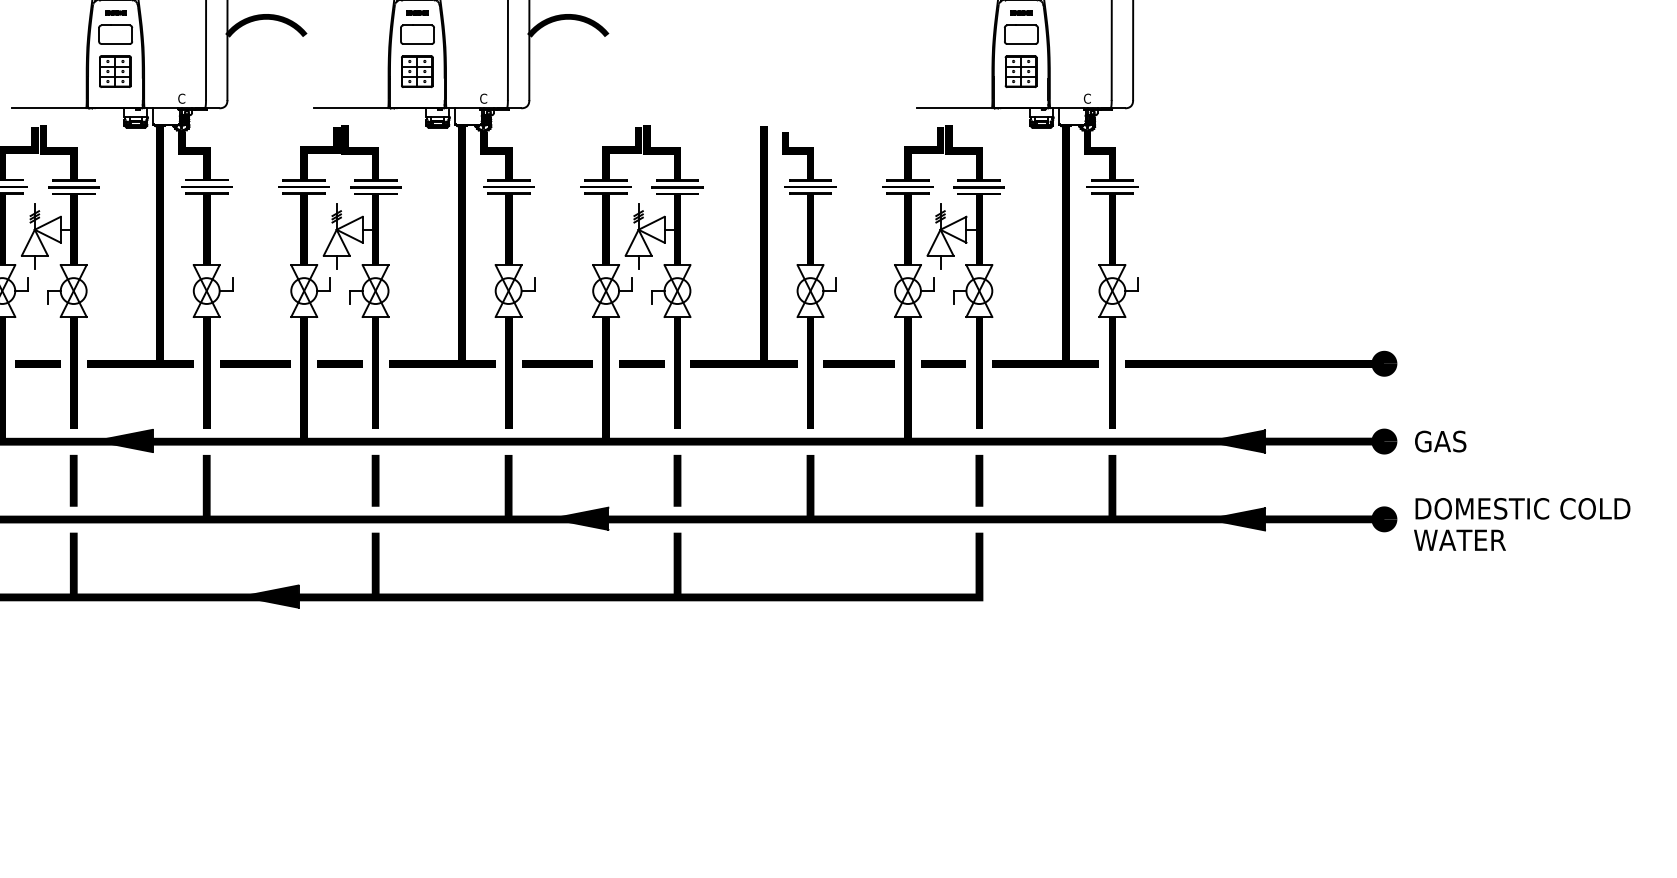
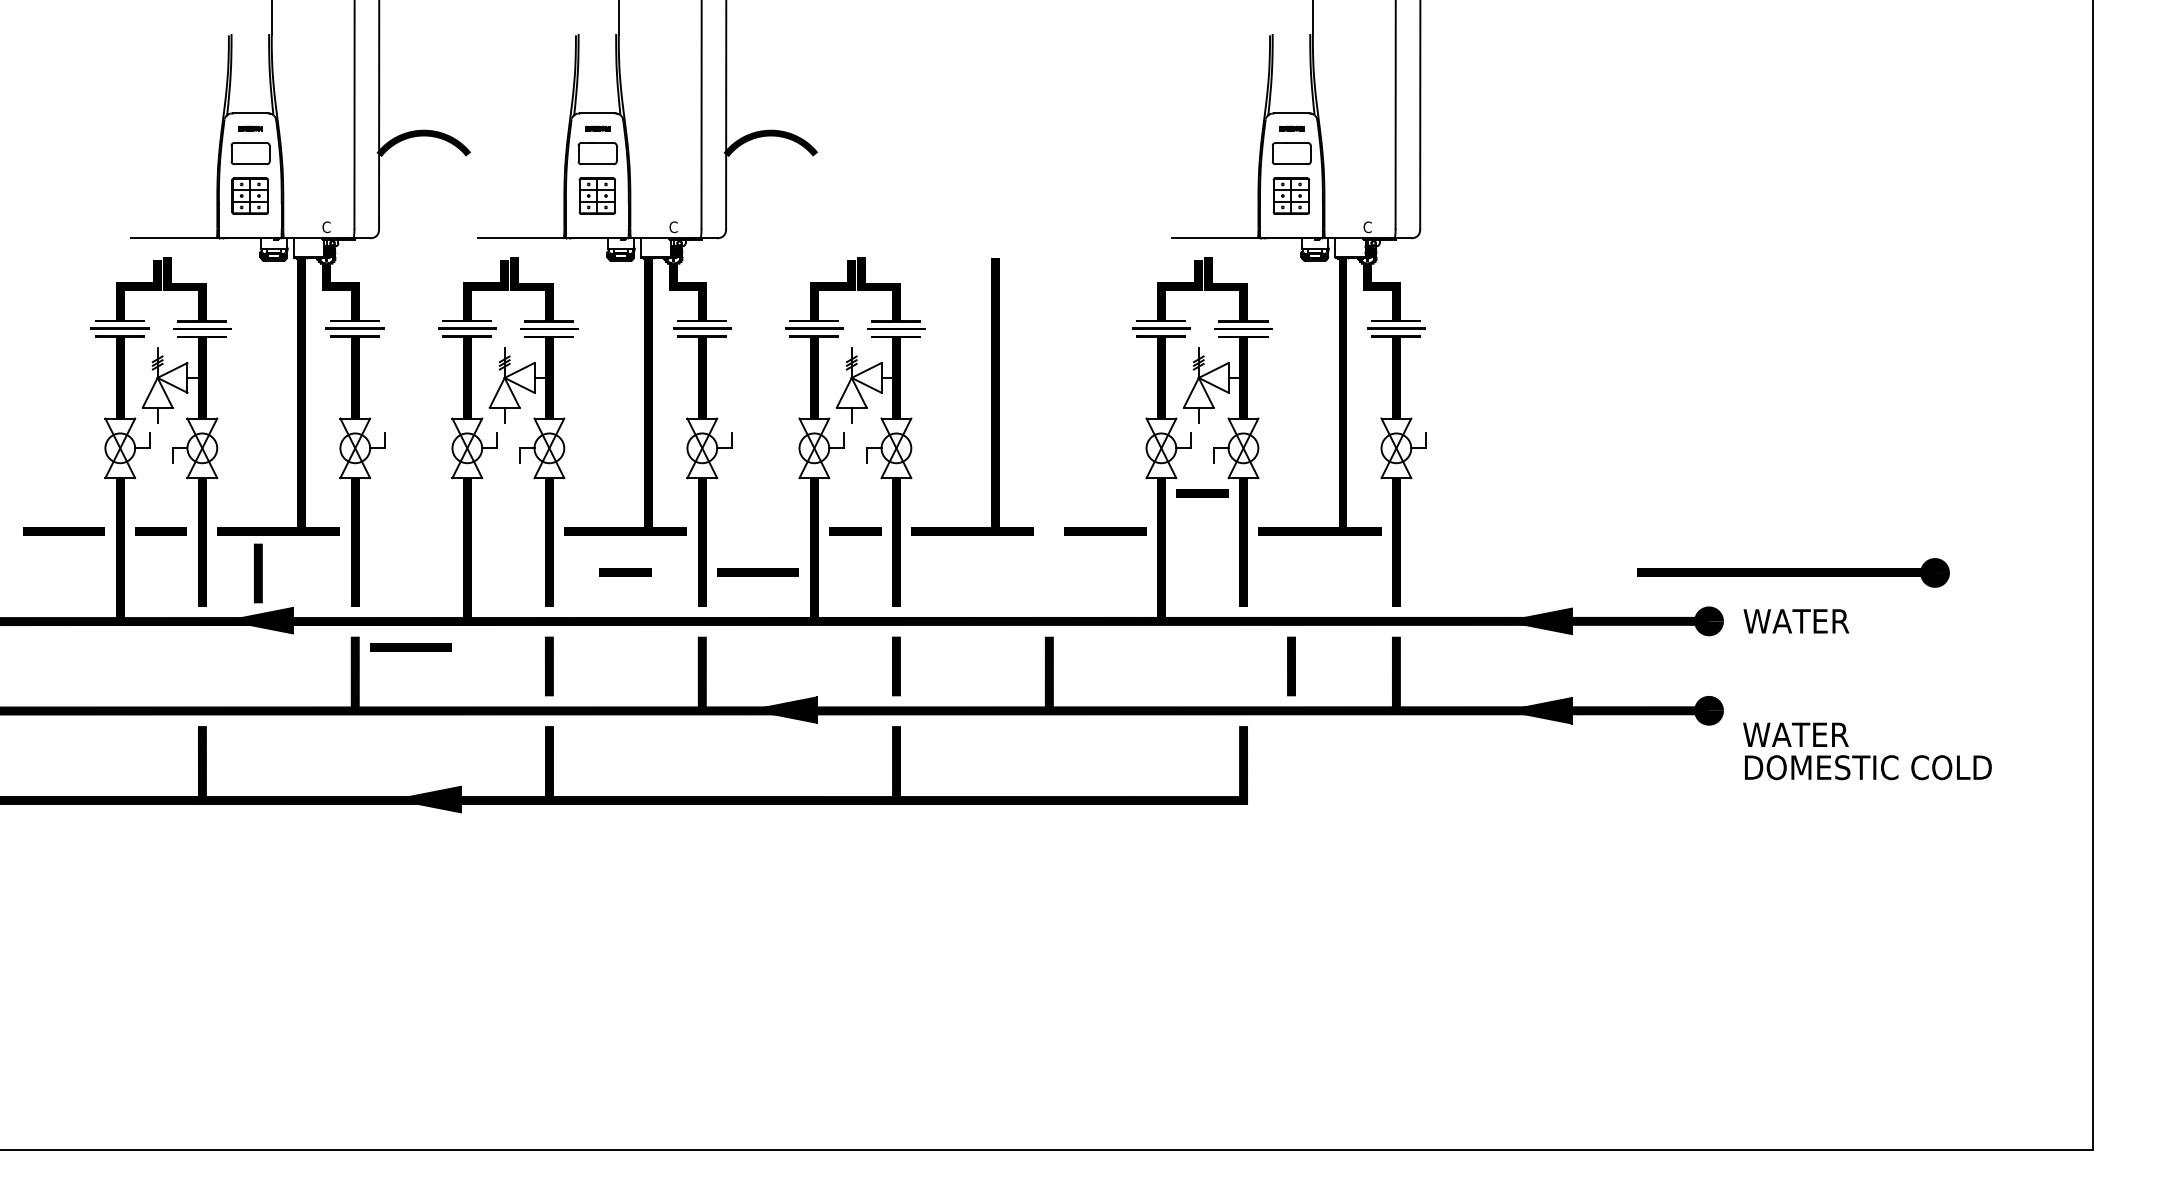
part: (808, 279) -> (1047, 435), removed
line: (254, 363) -> (410, 647), moved
line: (339, 363) -> (624, 572), moved
line: (556, 363) -> (757, 572), moved
line: (943, 363) -> (1202, 493), moved
part: (1261, 363) -> (1793, 572), moved
text: (1460, 440) -> (1796, 620), GAS -> WATER
line: (73, 480) -> (258, 573), moved
line: (979, 480) -> (1291, 666), moved
text: (1523, 508) -> (1868, 767), moved

